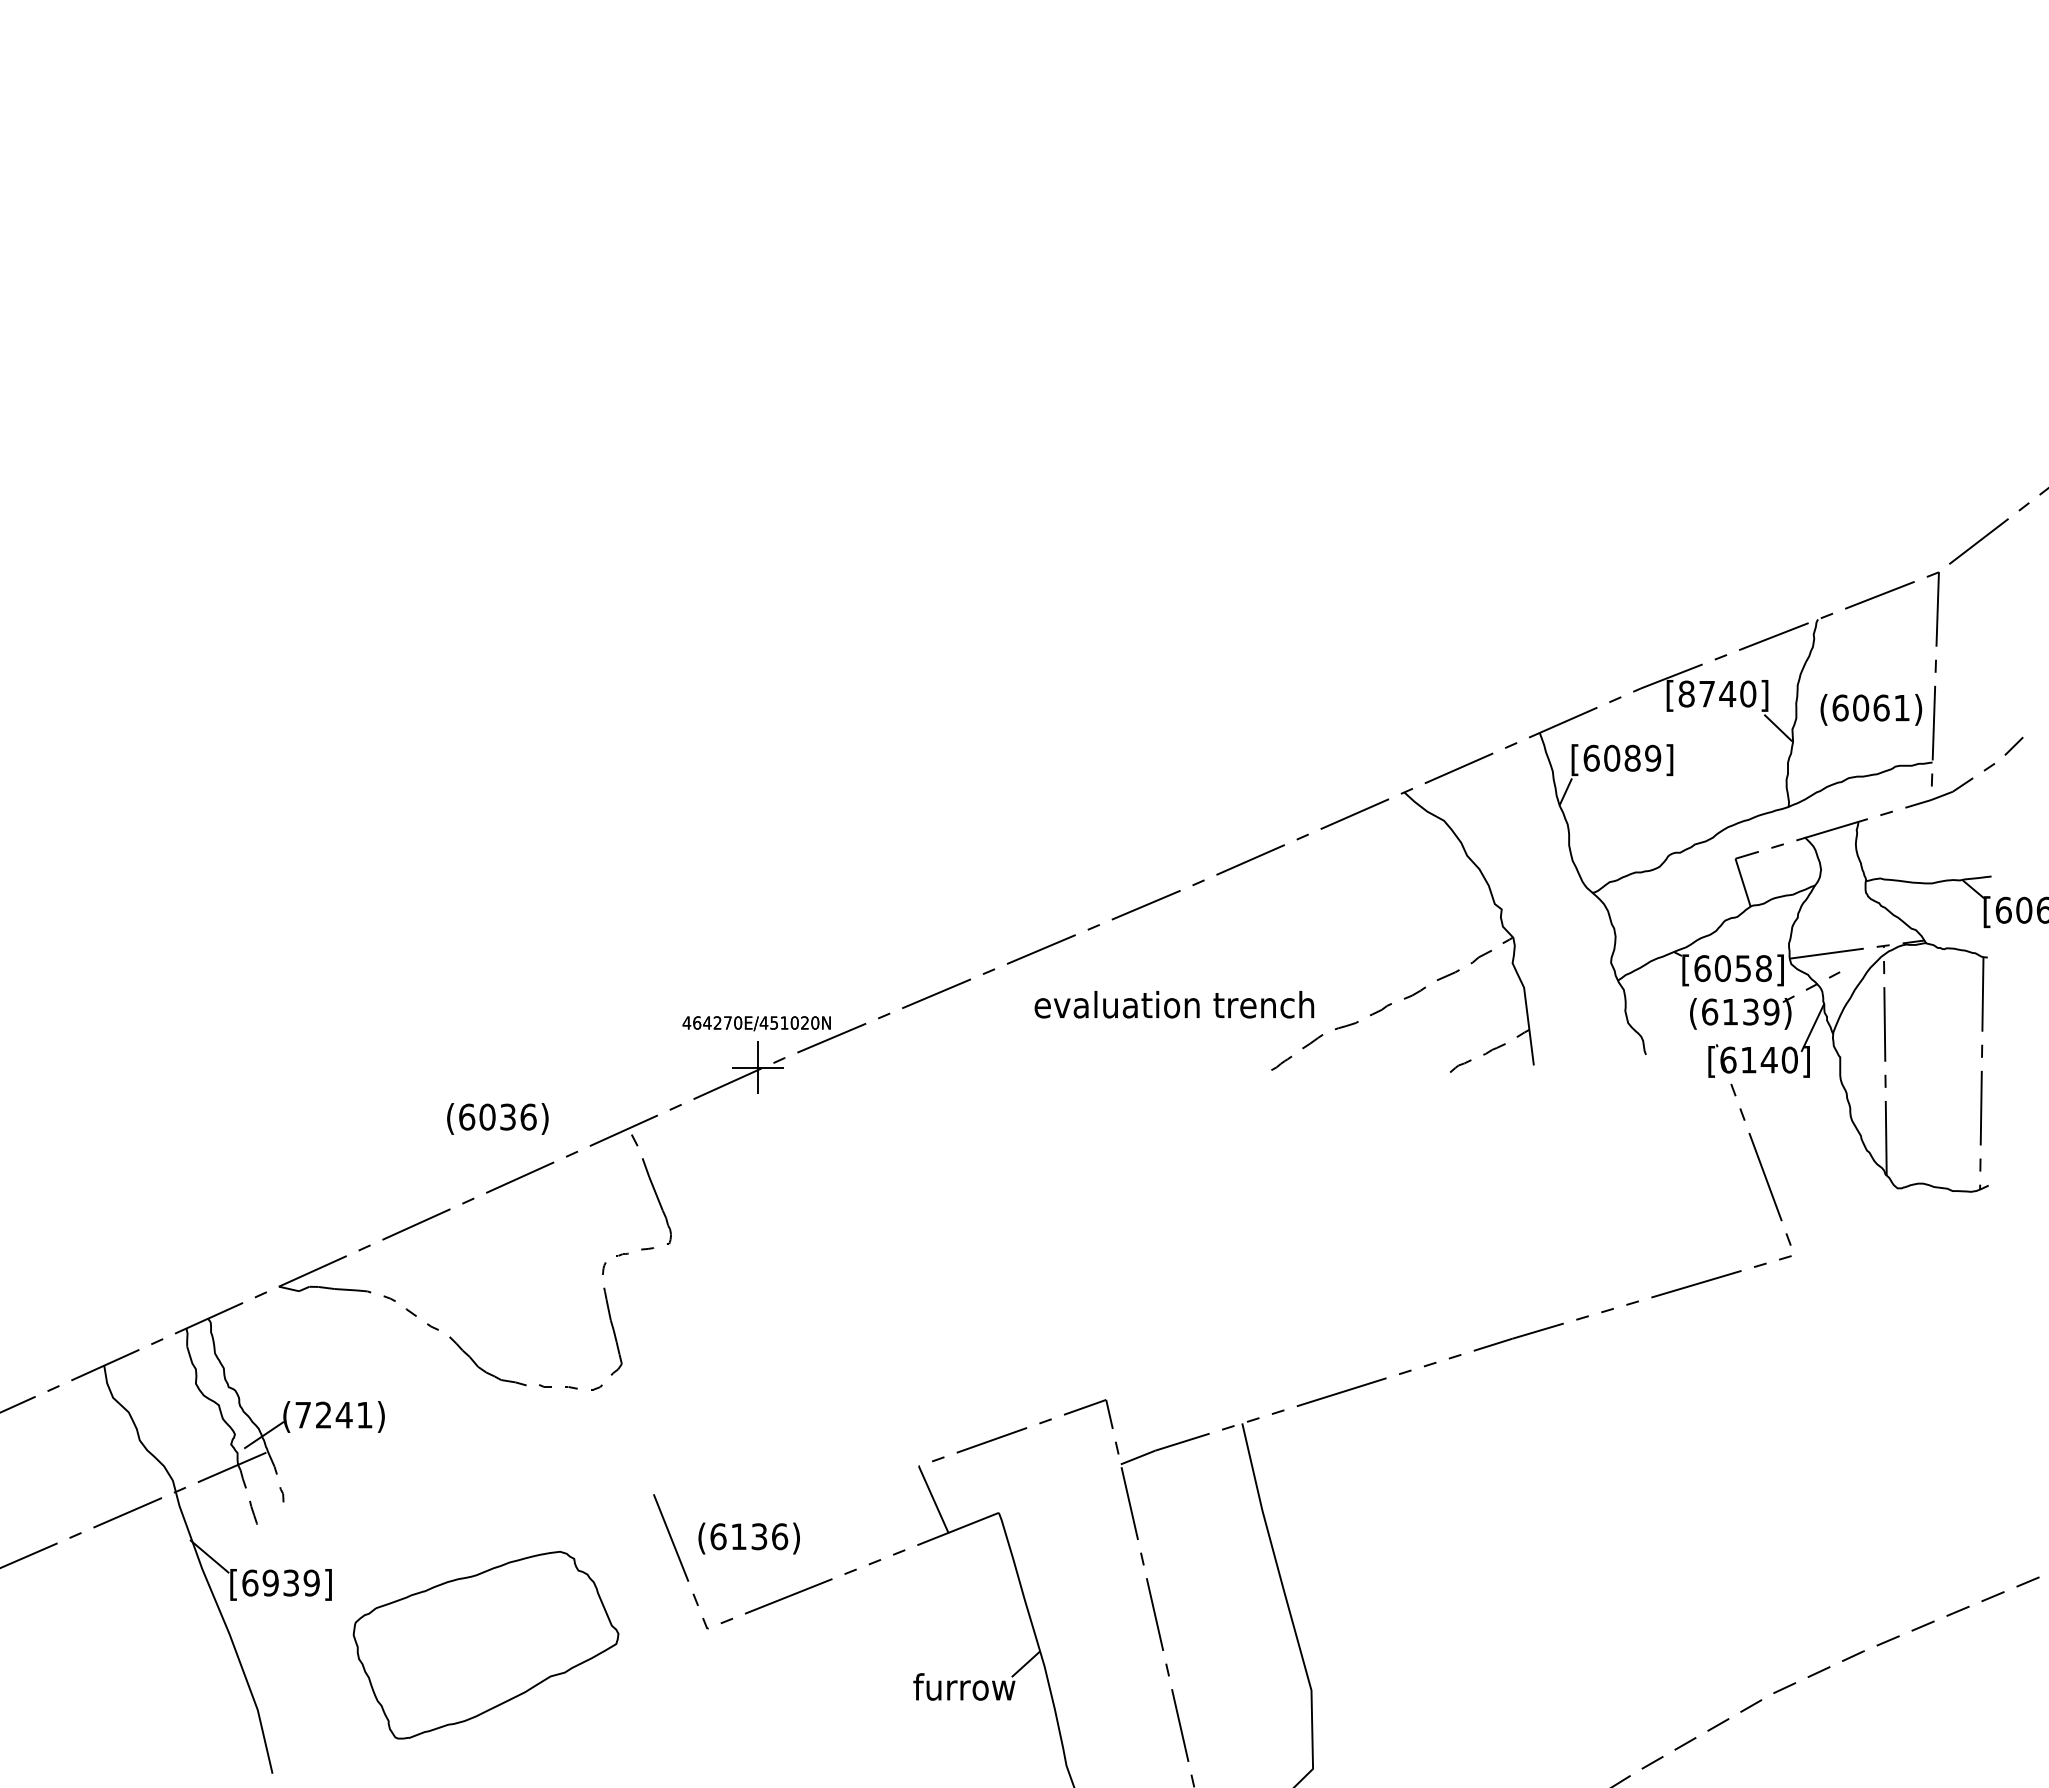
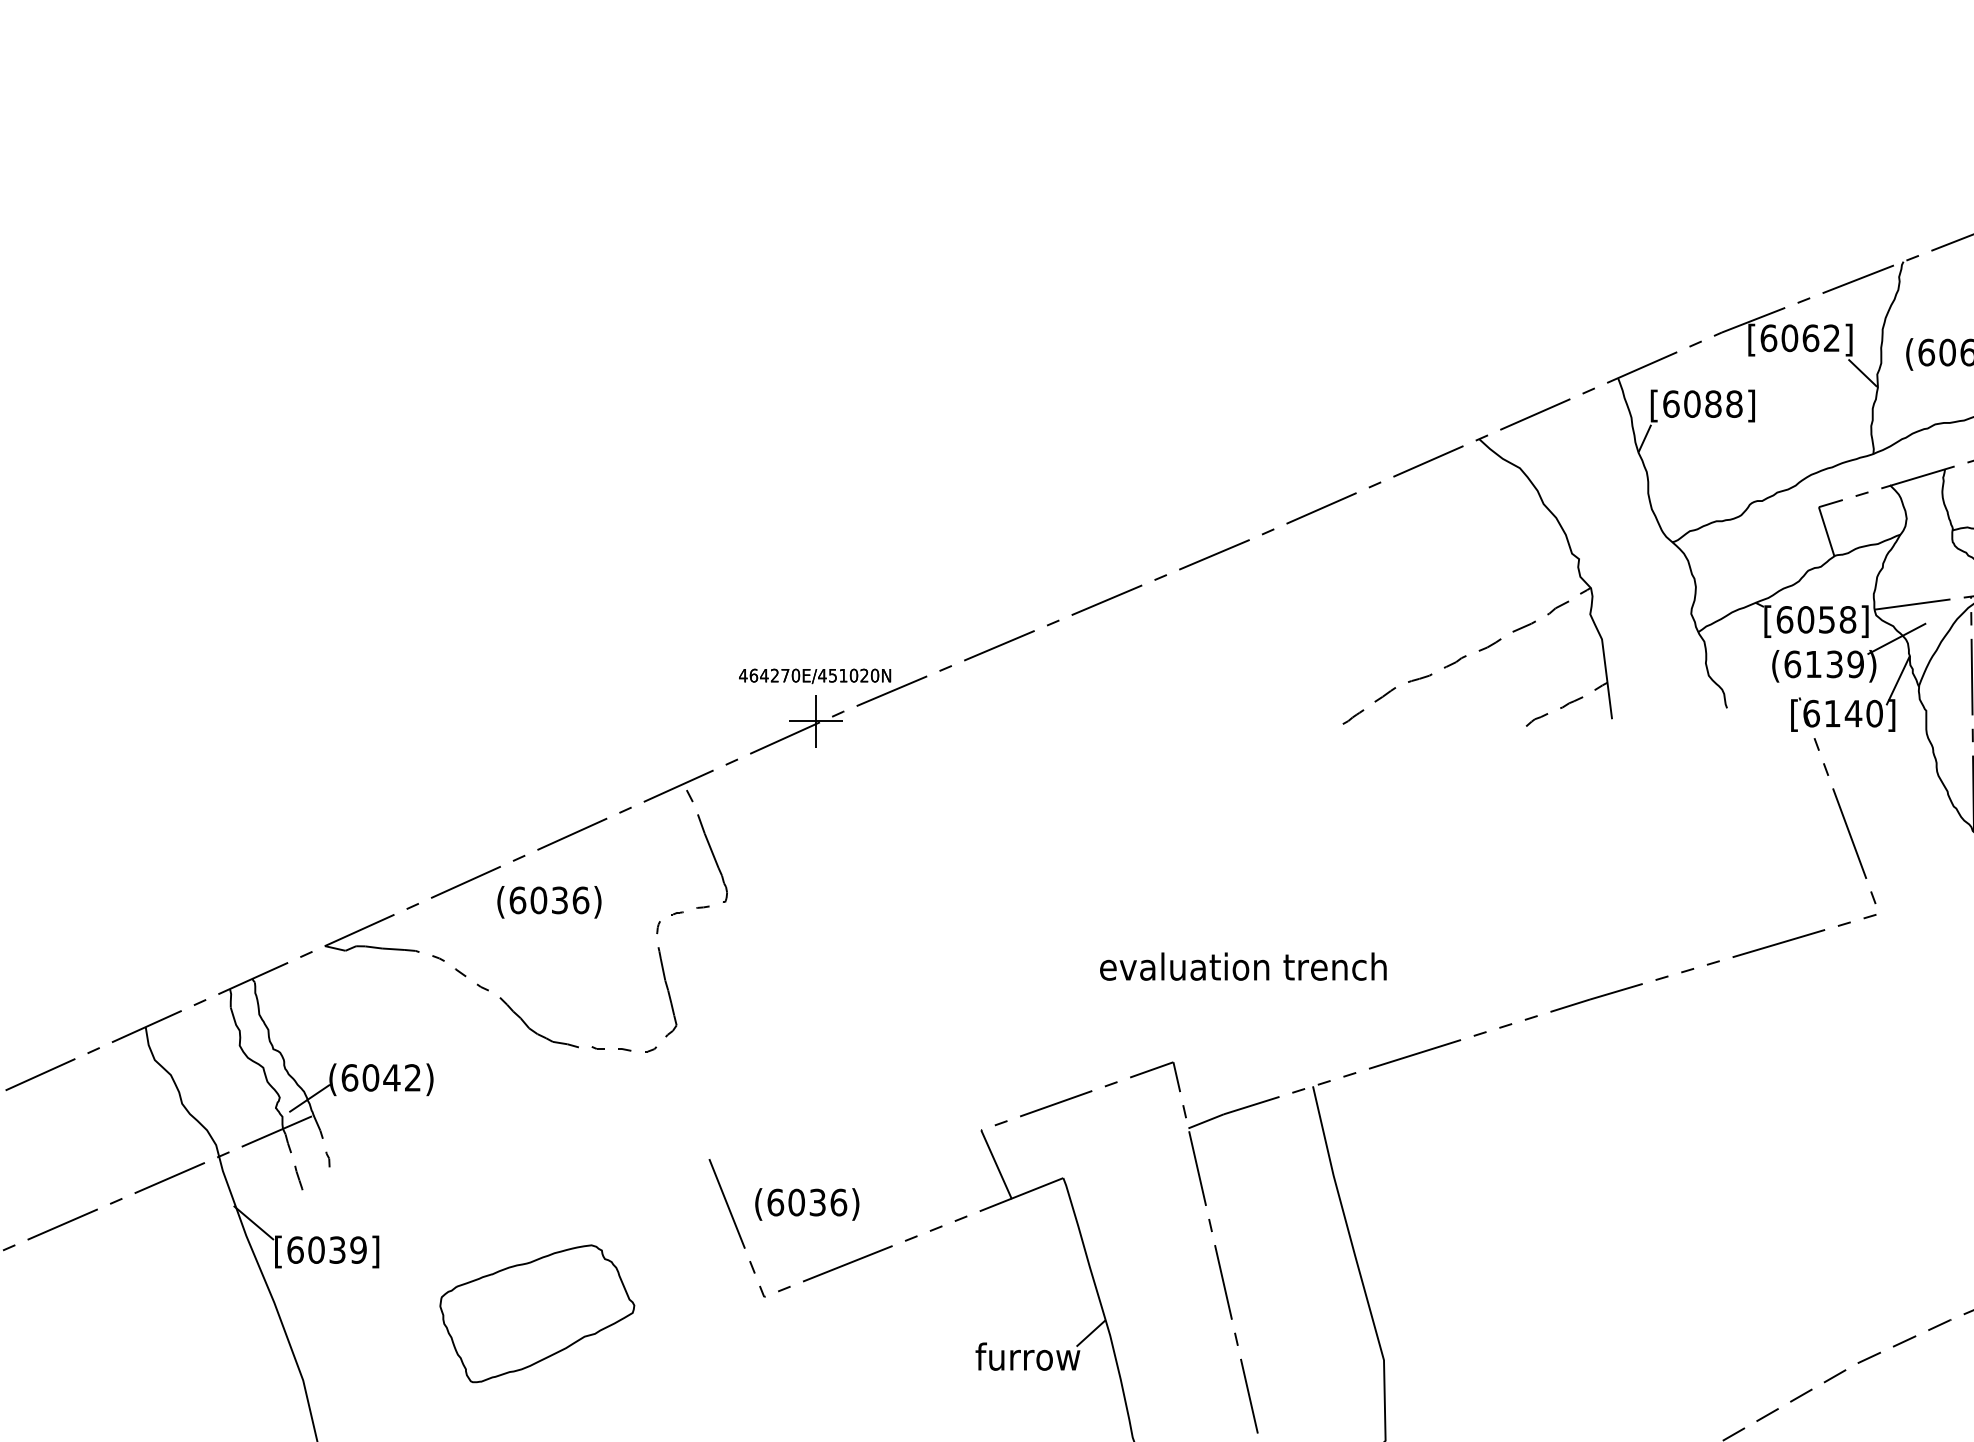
text: (1717, 693) -> (1800, 337), [8740] -> [6062]
text: (1653, 758) -> (1734, 404), [6089] -> [6088]
line: (1811, 986) -> (1896, 638), dashed -> solid
text: (1174, 1004) -> (1243, 966), moved
text: (497, 1118) -> (549, 901), moved
text: (333, 1414) -> (380, 1077), (7241) -> (6042)
text: (738, 1536) -> (796, 1202), (6136) -> (6036)
text: (270, 1582) -> (316, 1249), [6939] -> [6039]
part: (485, 1644) -> (536, 1313), size x0.71

